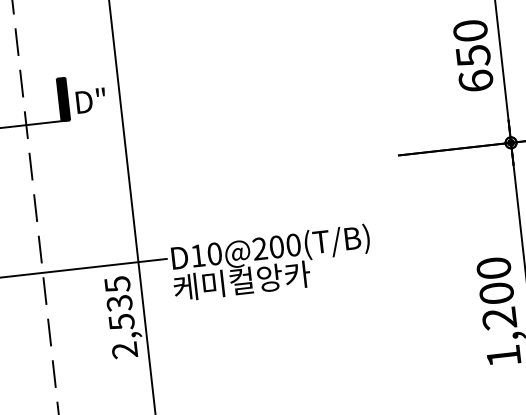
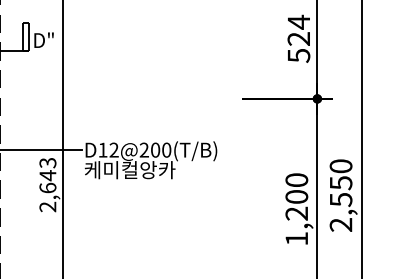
text: (472, 55) -> (298, 38), 650 -> 524
fill: (62, 99) -> (25, 37), removed
text: (213, 253) -> (113, 149), D10@200(T/B) -> D12@200(T/B)
text: (118, 303) -> (47, 175), 2,535 -> 2,643

